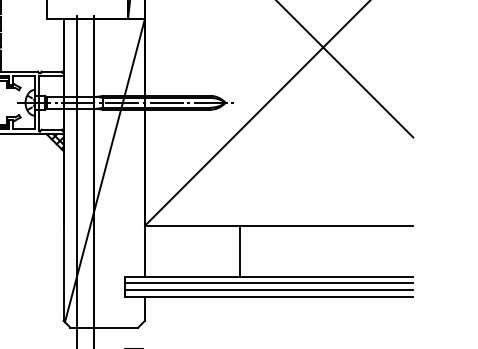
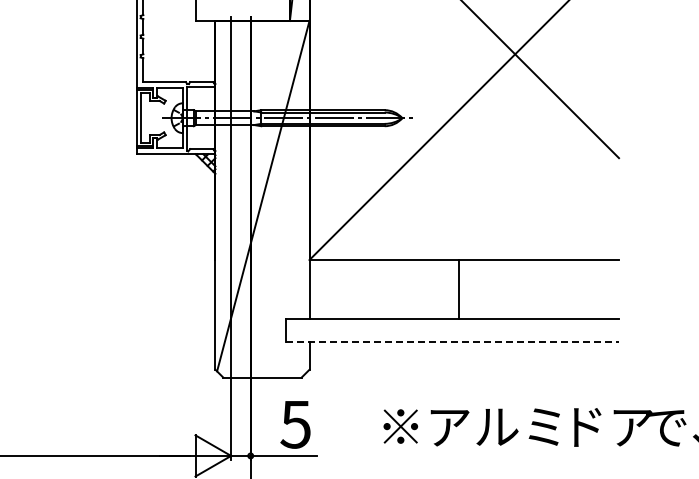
line: (240, 251) -> (459, 289), moved
line: (268, 283) -> (452, 326), removed
line: (268, 290) -> (452, 334), removed
line: (268, 297) -> (452, 342), solid -> dashed

